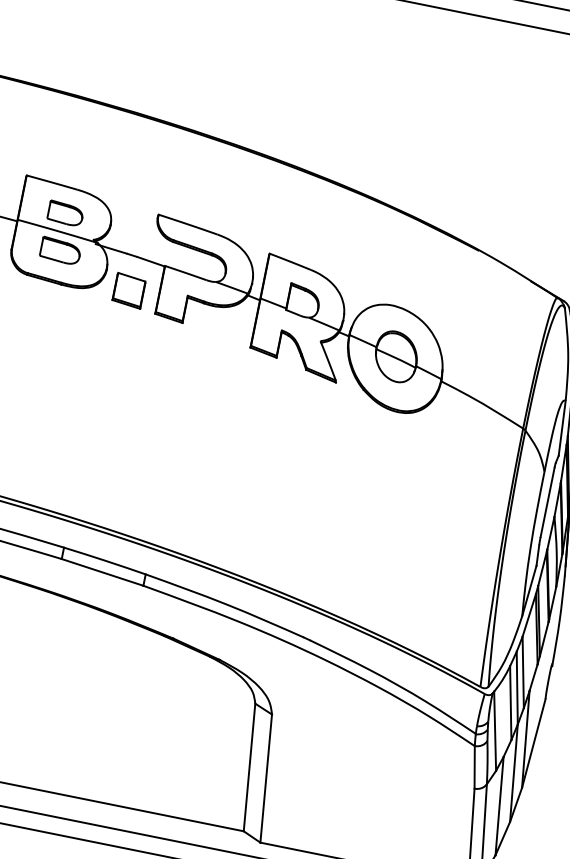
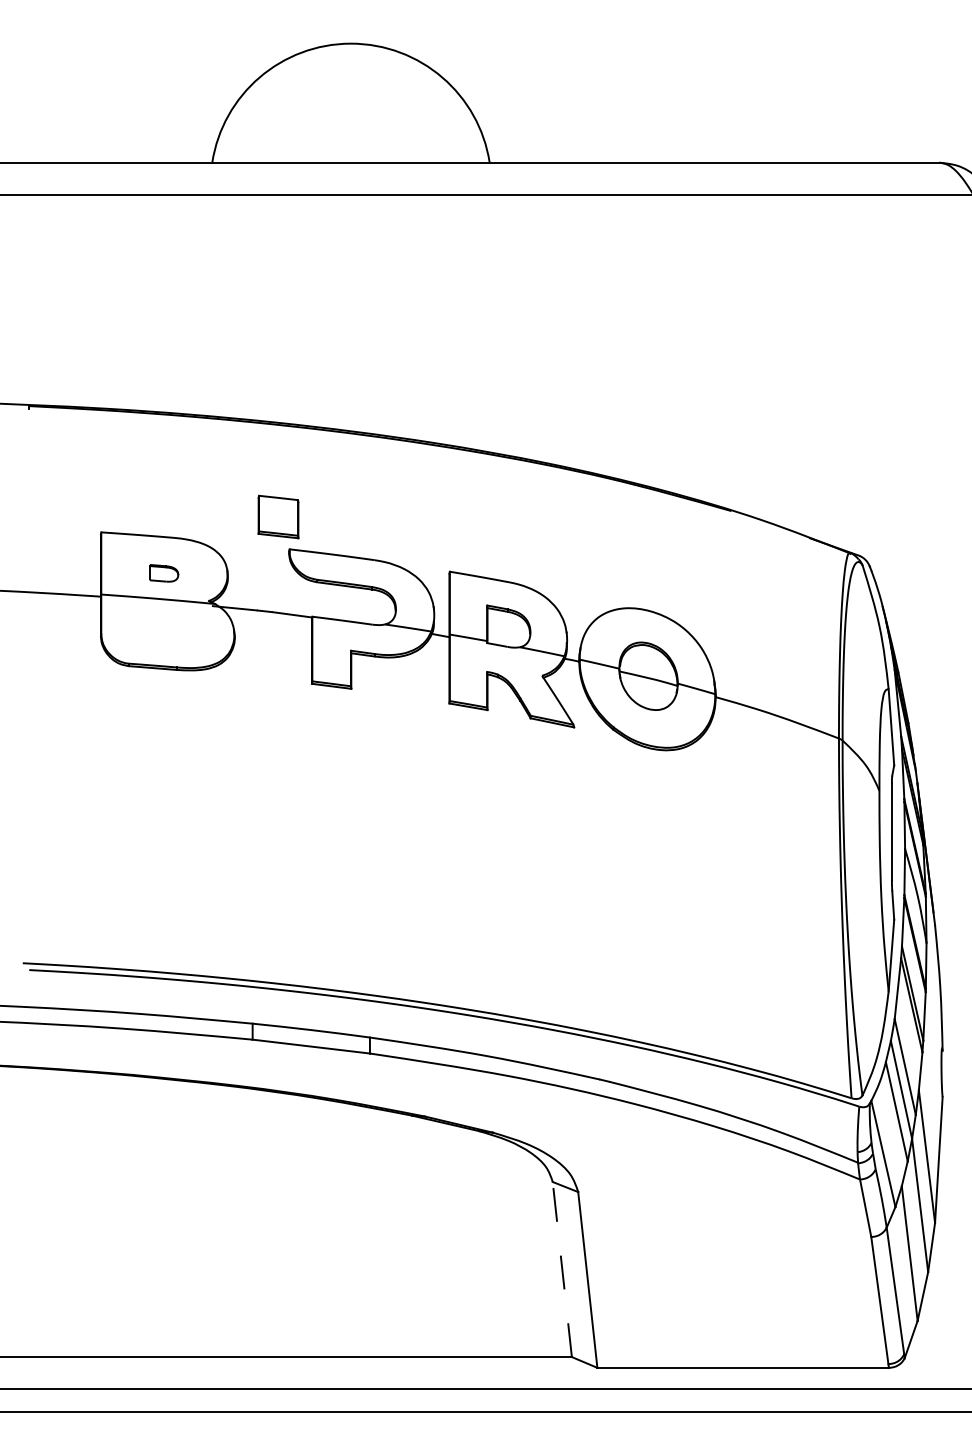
part: (65, 213) -> (163, 573), size x0.6
part: (60, 250) -> (167, 624), removed
part: (129, 290) -> (278, 516), moved
line: (249, 767) -> (562, 1269), solid -> dashed

